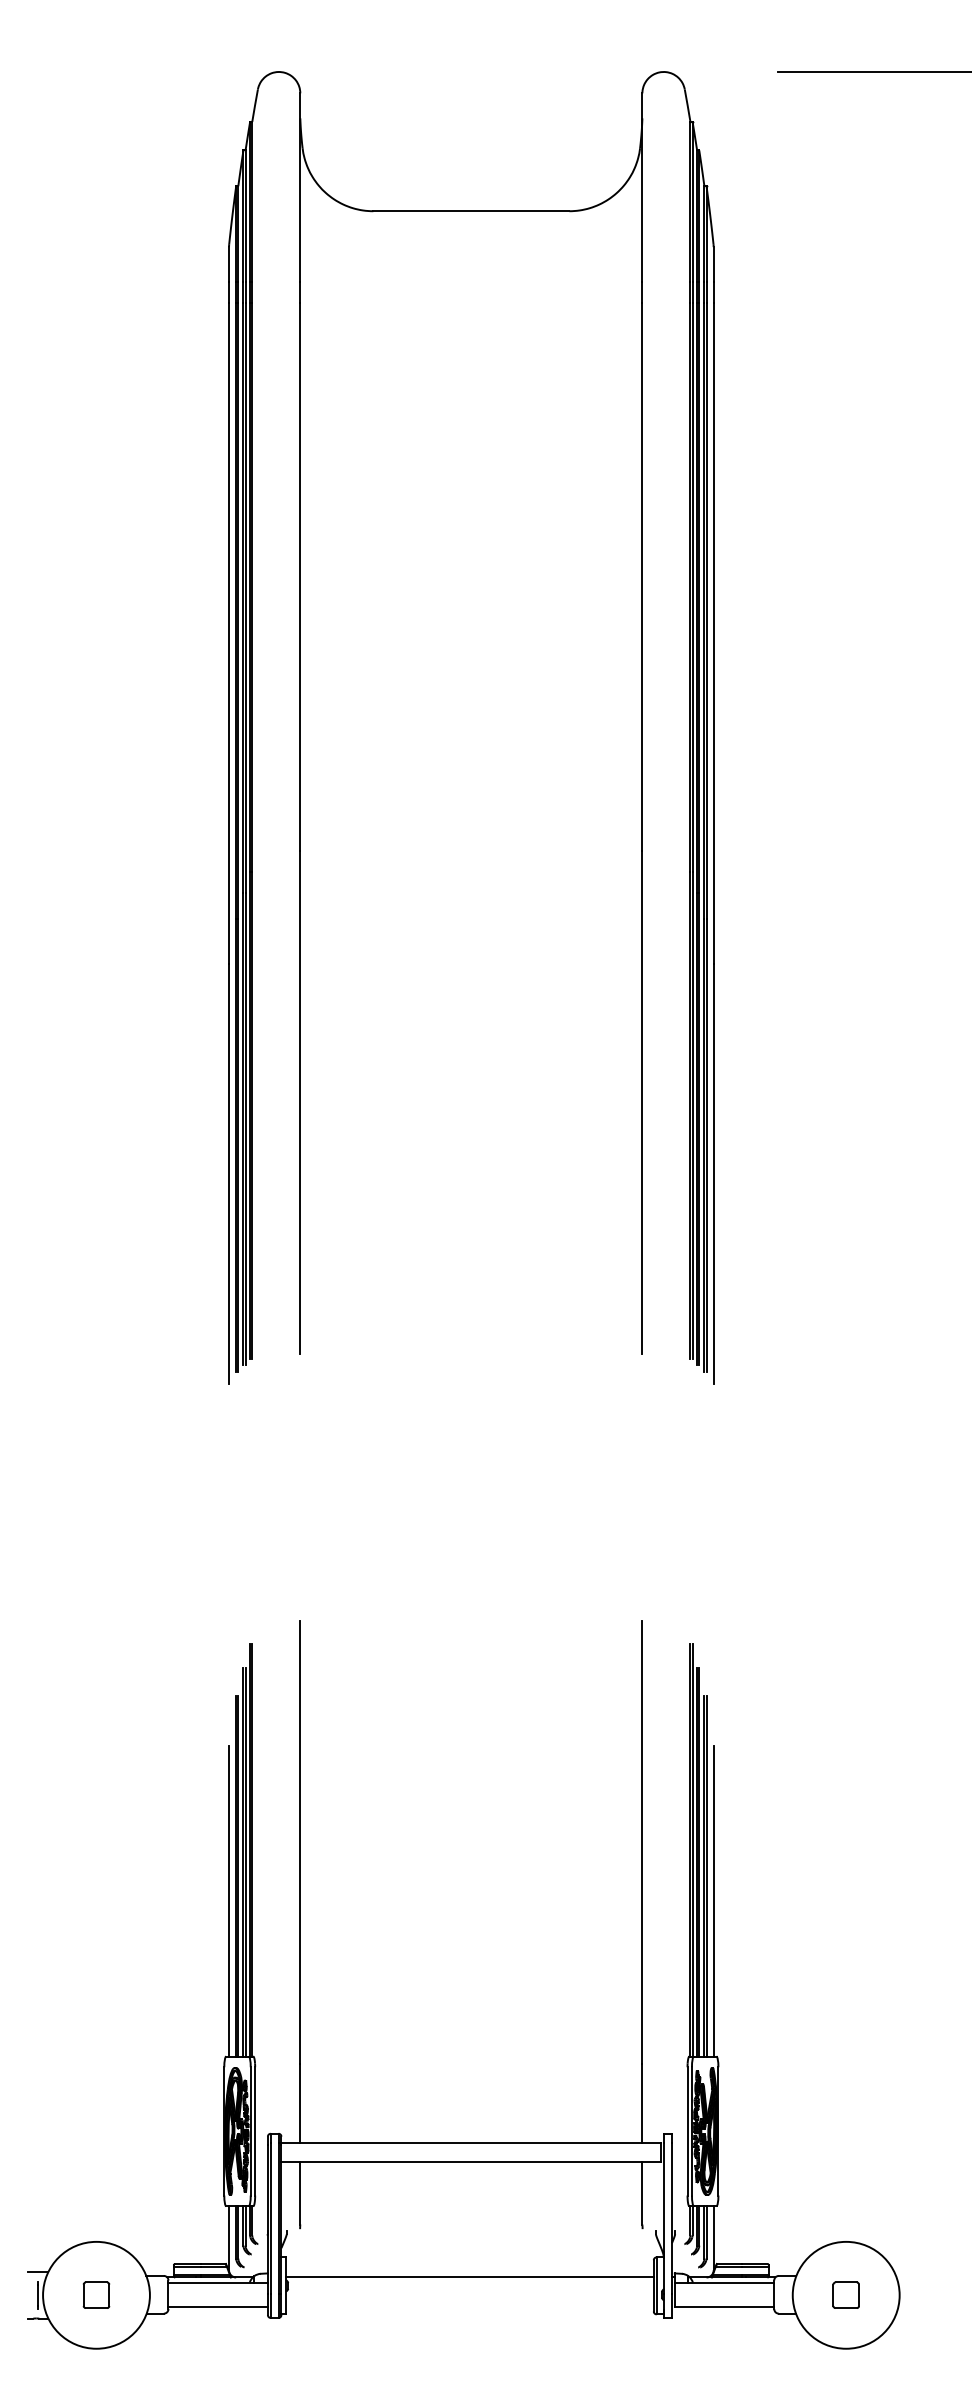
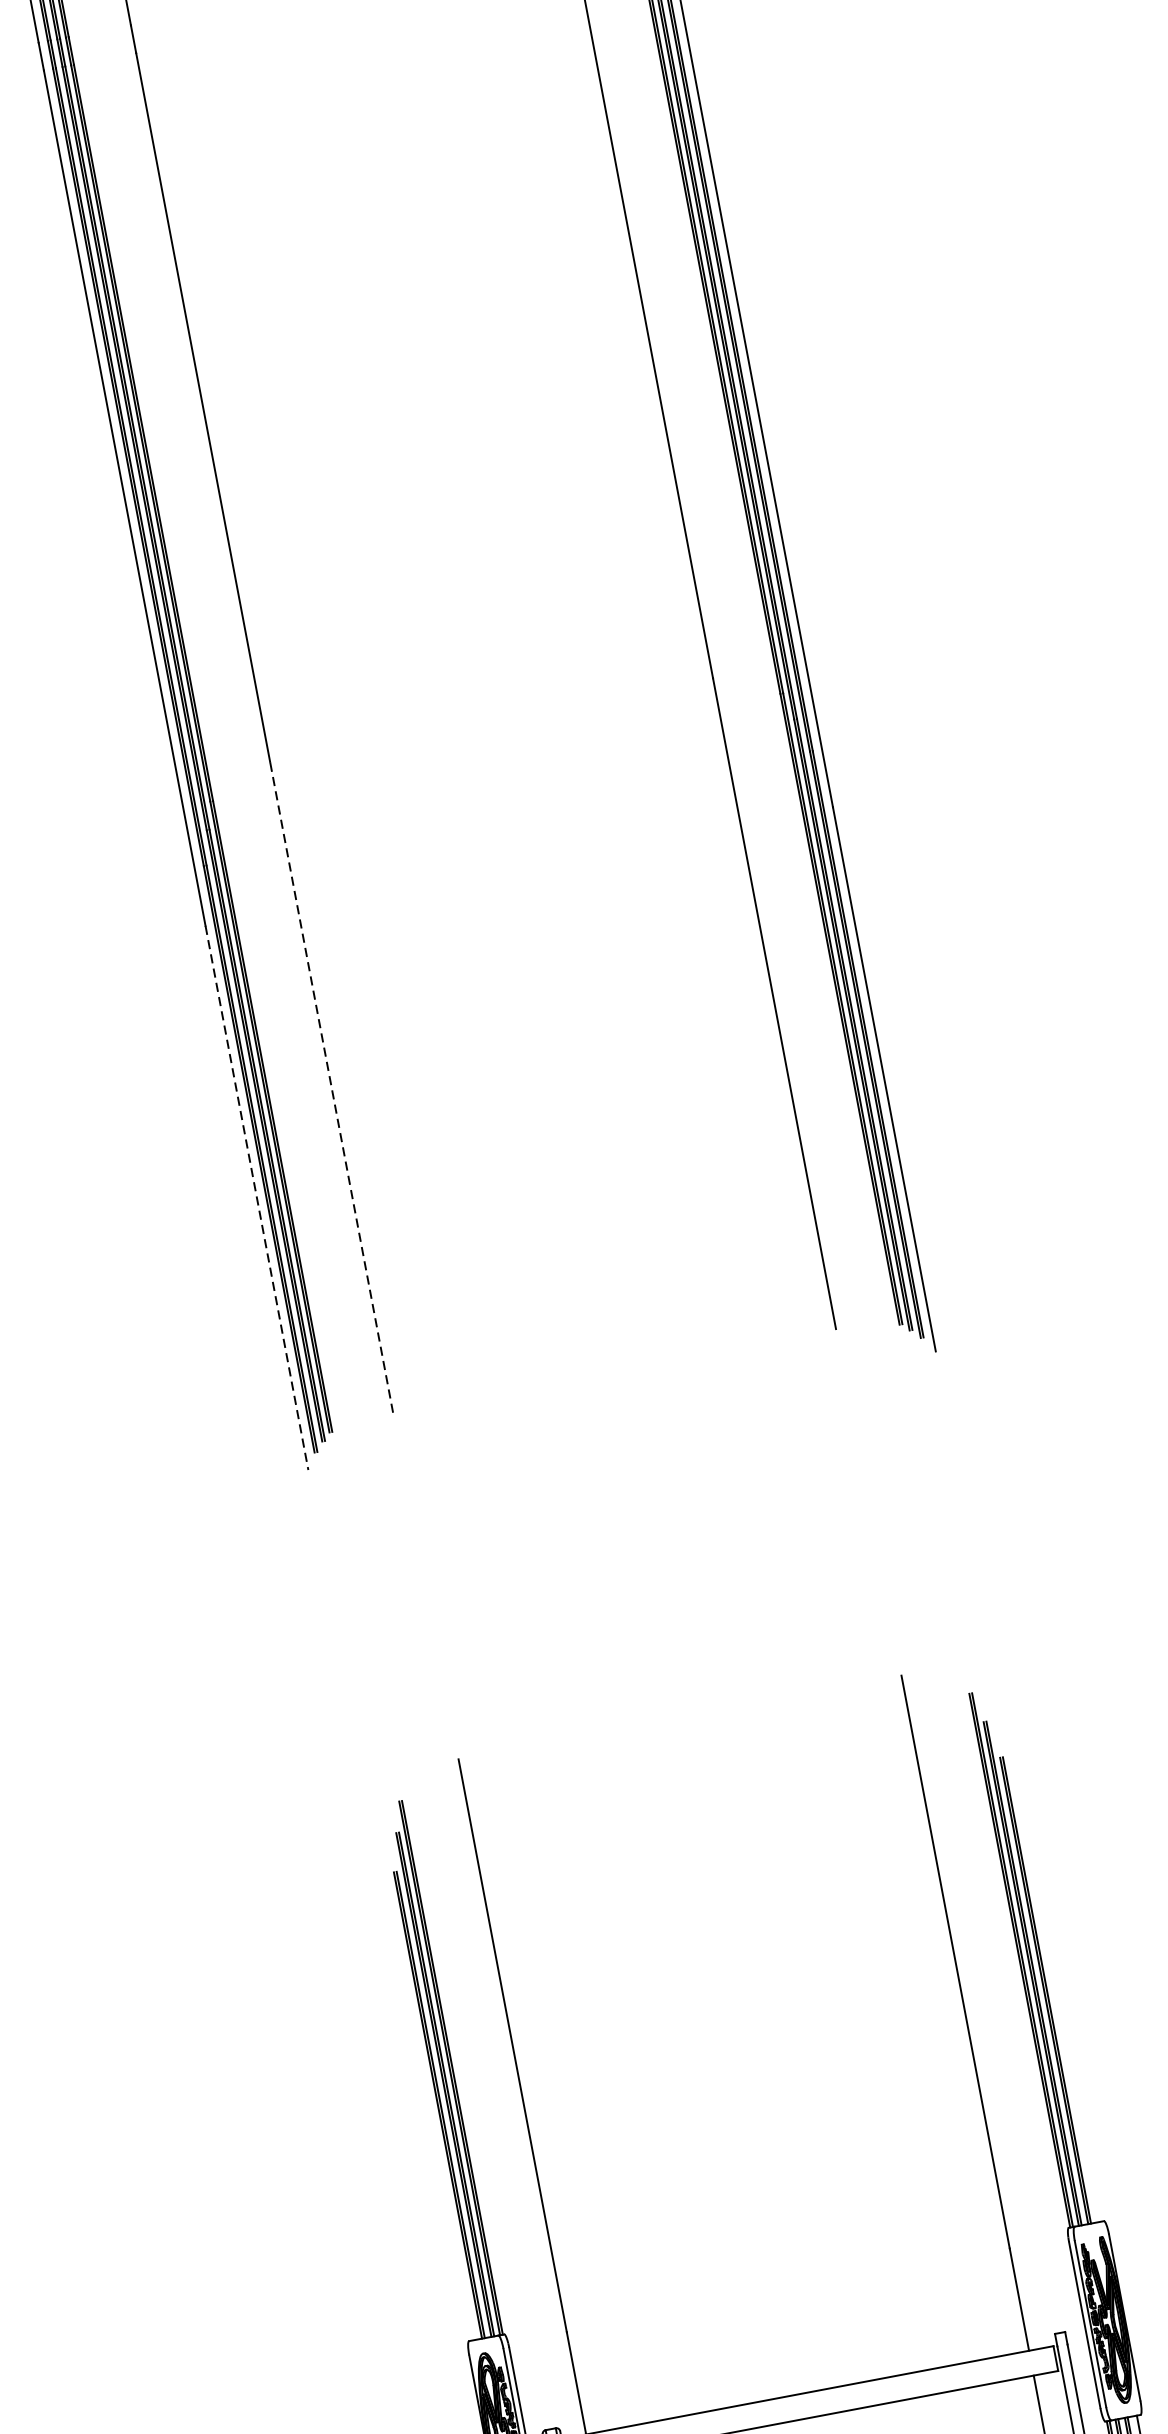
line: (300, 1101) -> (331, 1086), solid -> dashed
line: (229, 1174) -> (257, 1198), solid -> dashed
line: (229, 1900) -> (435, 2138), removed
line: (713, 1900) -> (1061, 2019), removed

